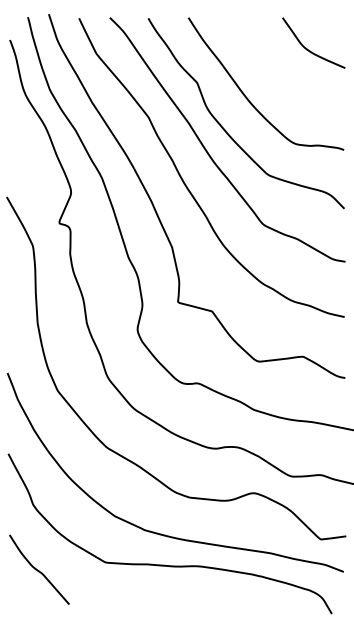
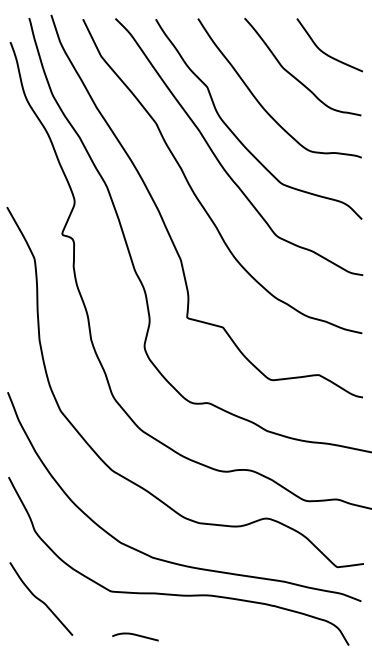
curve: (279, 71) -> (293, 75), added
curve: (128, 604) -> (135, 635), added

